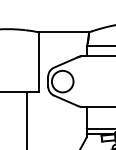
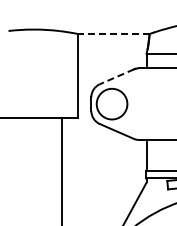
line: (63, 32) -> (113, 34), solid -> dashed
line: (65, 62) -> (116, 76), solid -> dashed

